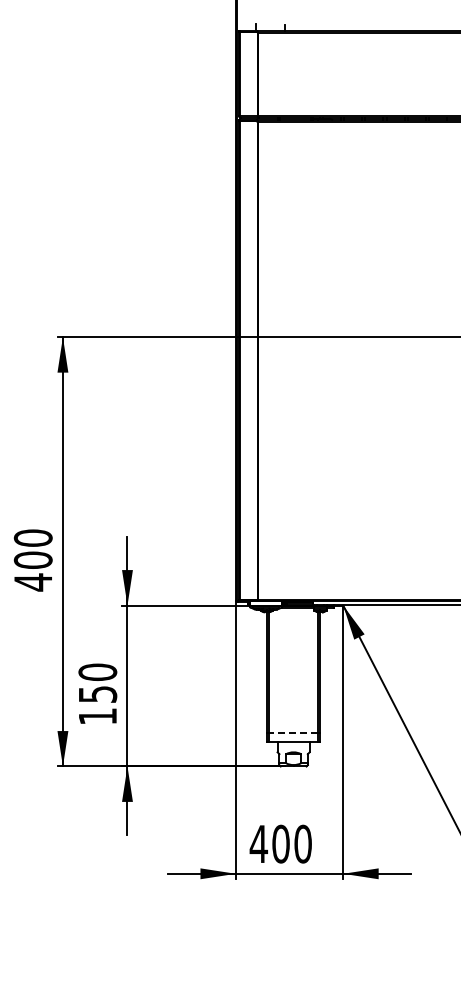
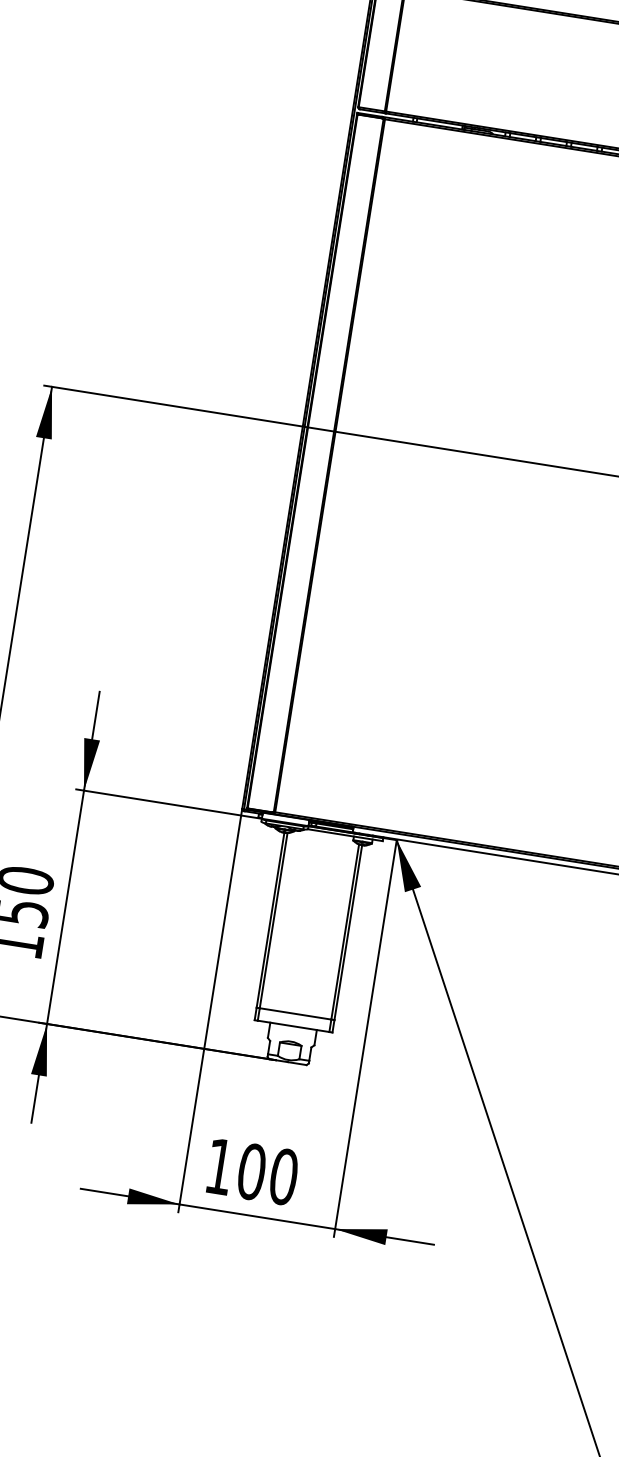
line: (293, 733) -> (295, 1014), dashed -> solid
text: (258, 843) -> (219, 1165), 400 -> 100

